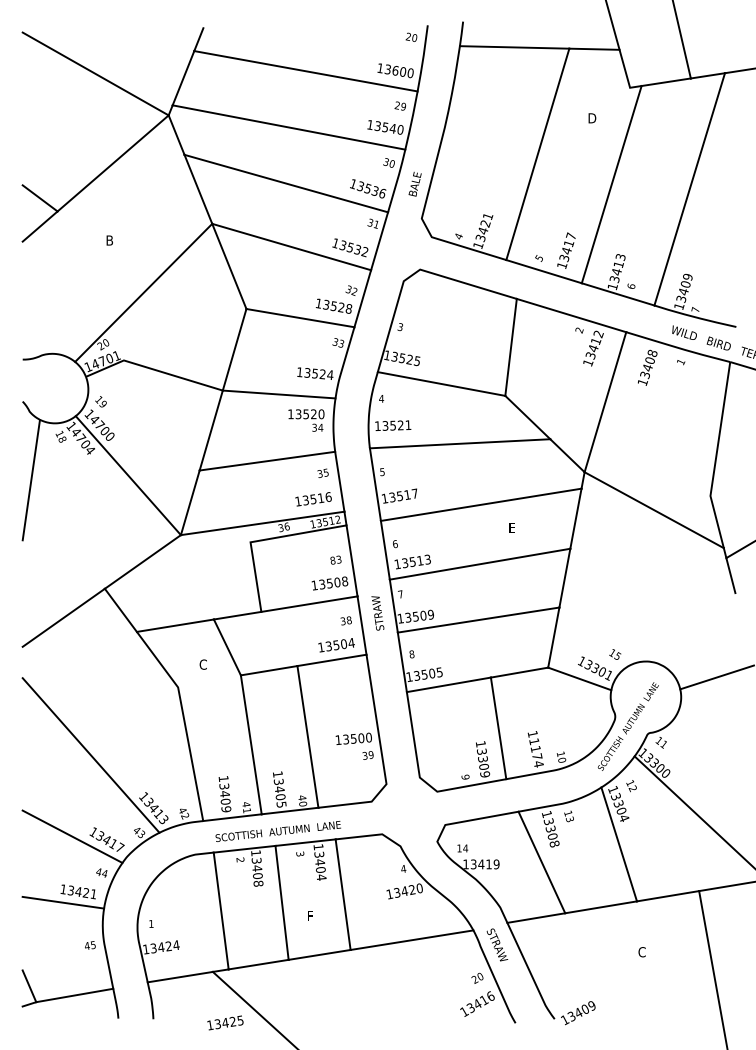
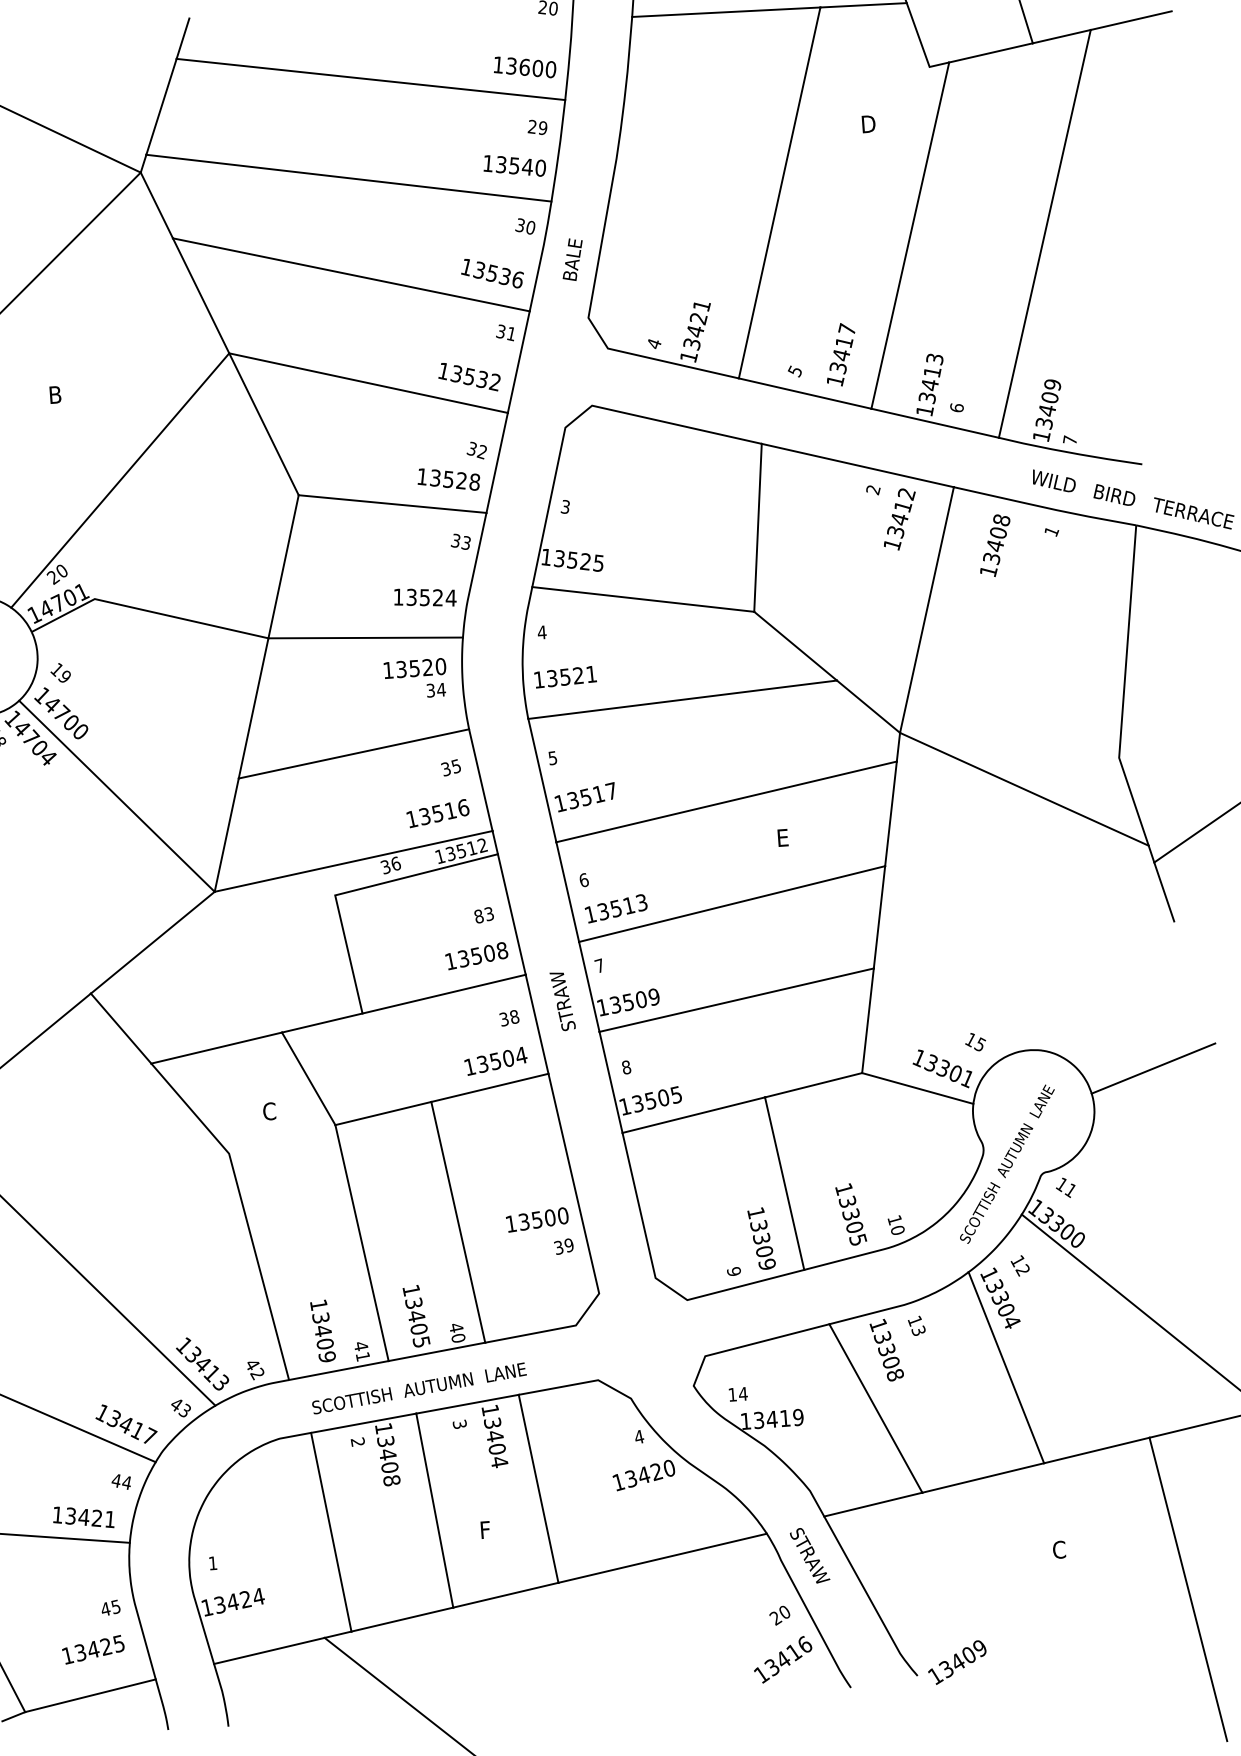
text: (536, 752) -> (852, 1220), 11174 -> 13305
text: (225, 1022) -> (93, 1648), moved

